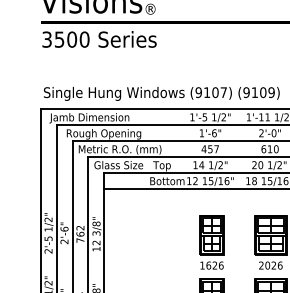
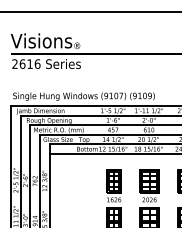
text: (66, 38) -> (26, 63), 3500 -> 2616

